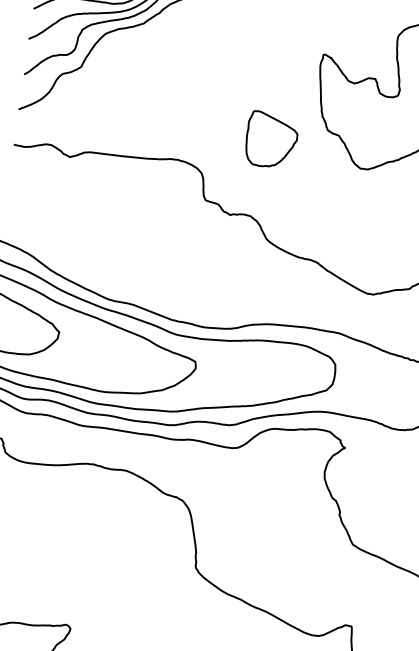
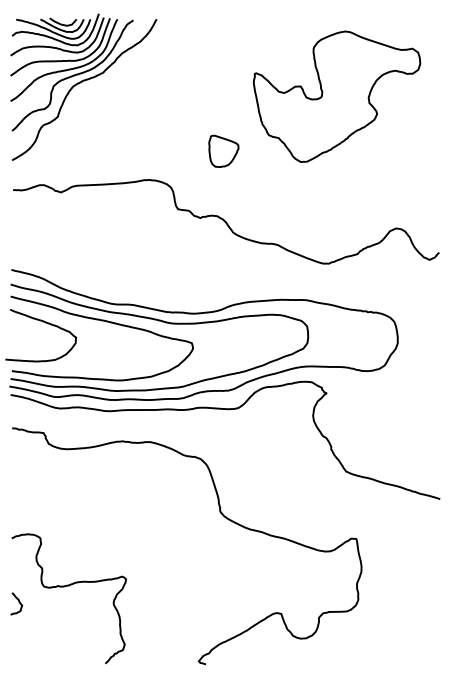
part: (270, 140) -> (223, 151), size x0.7

